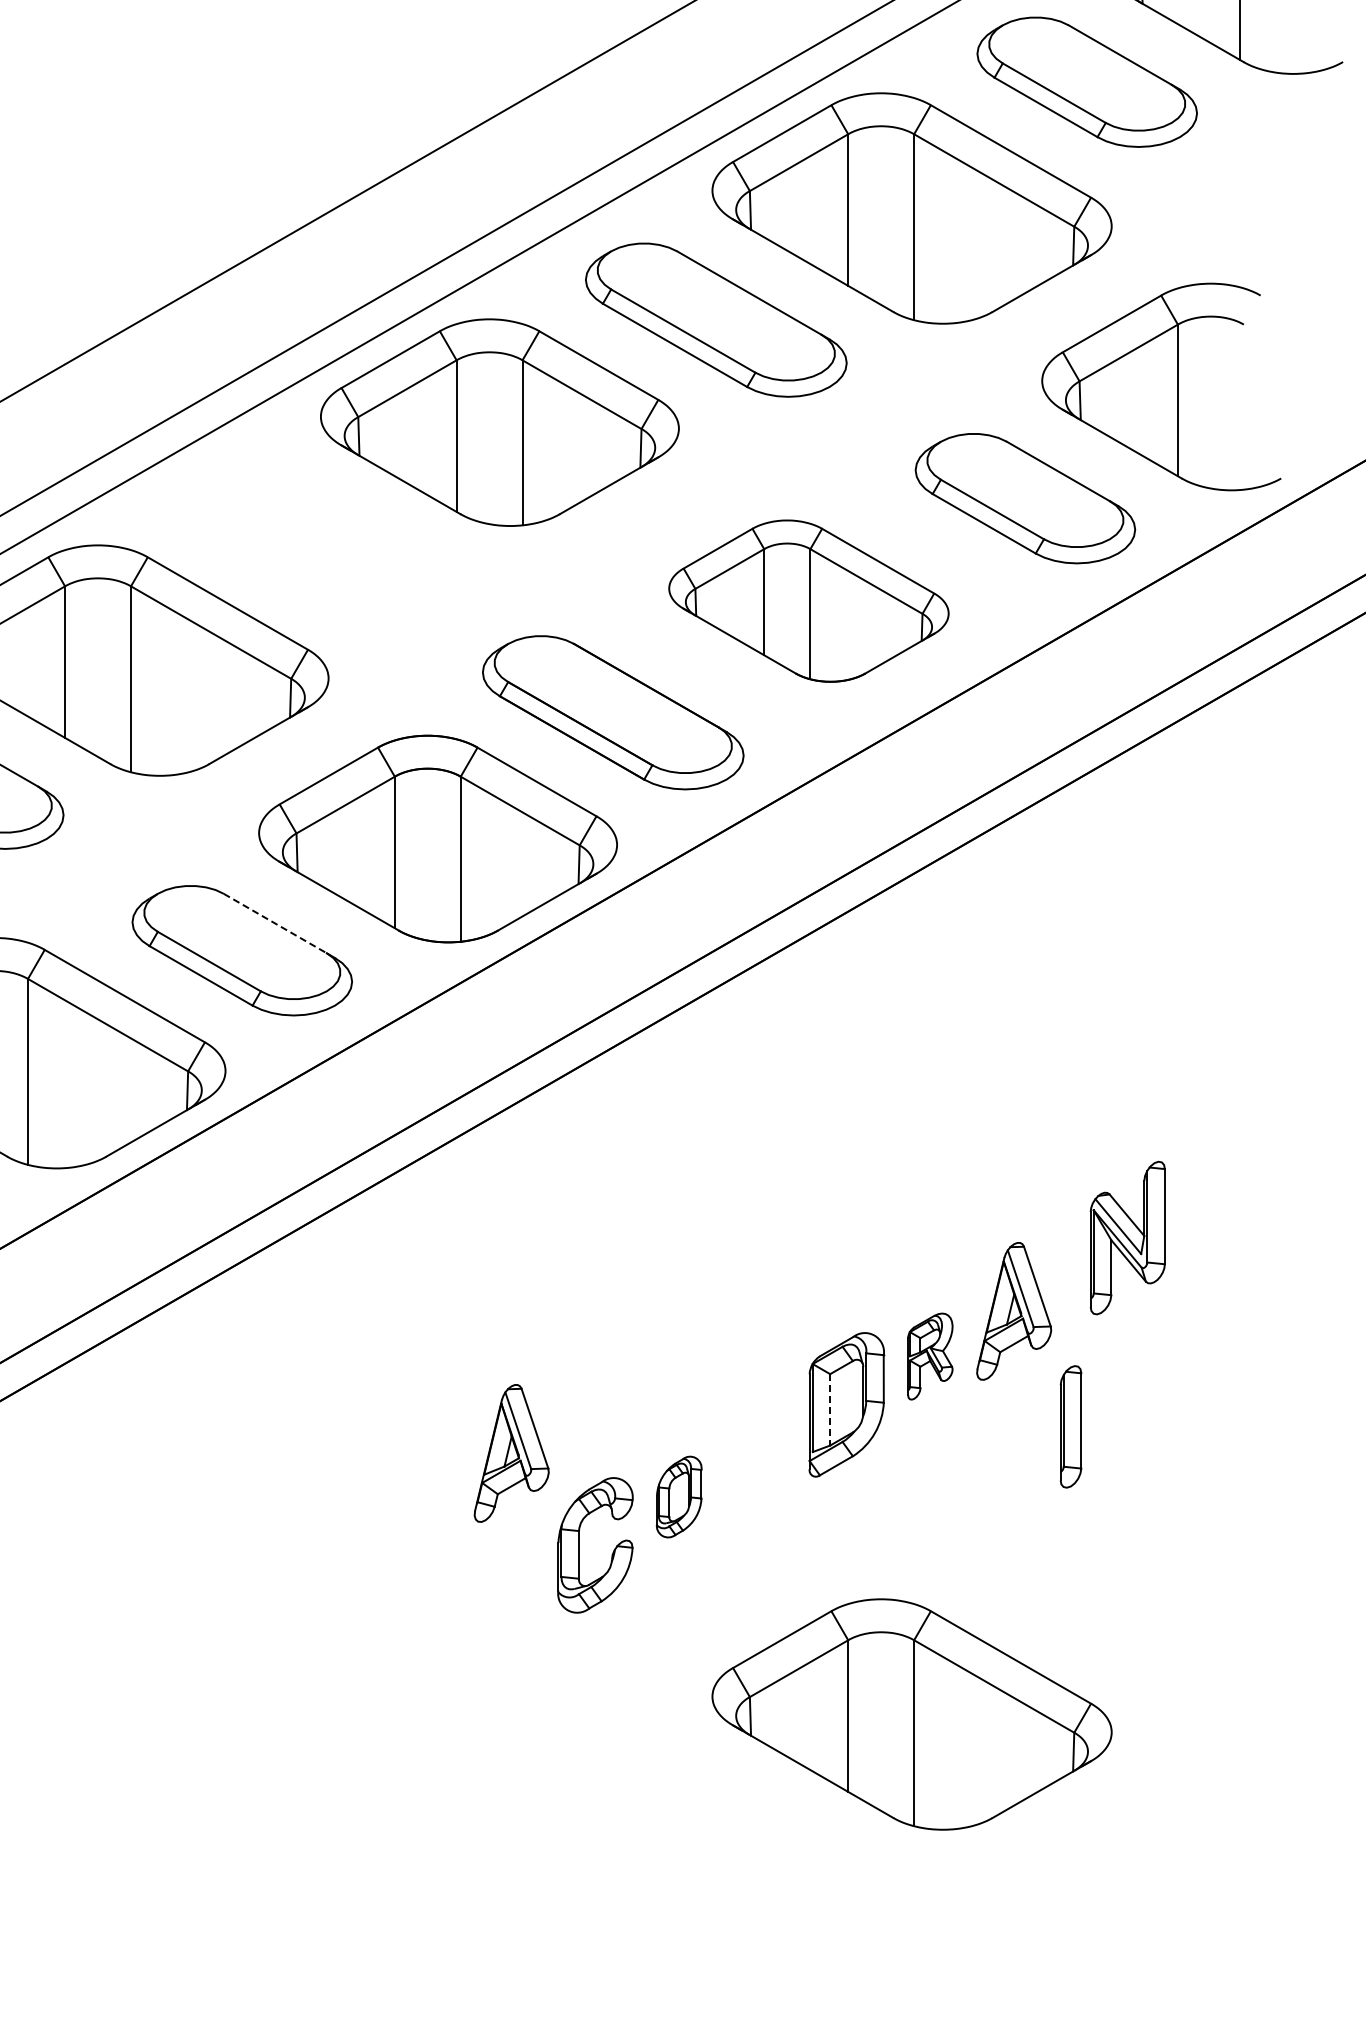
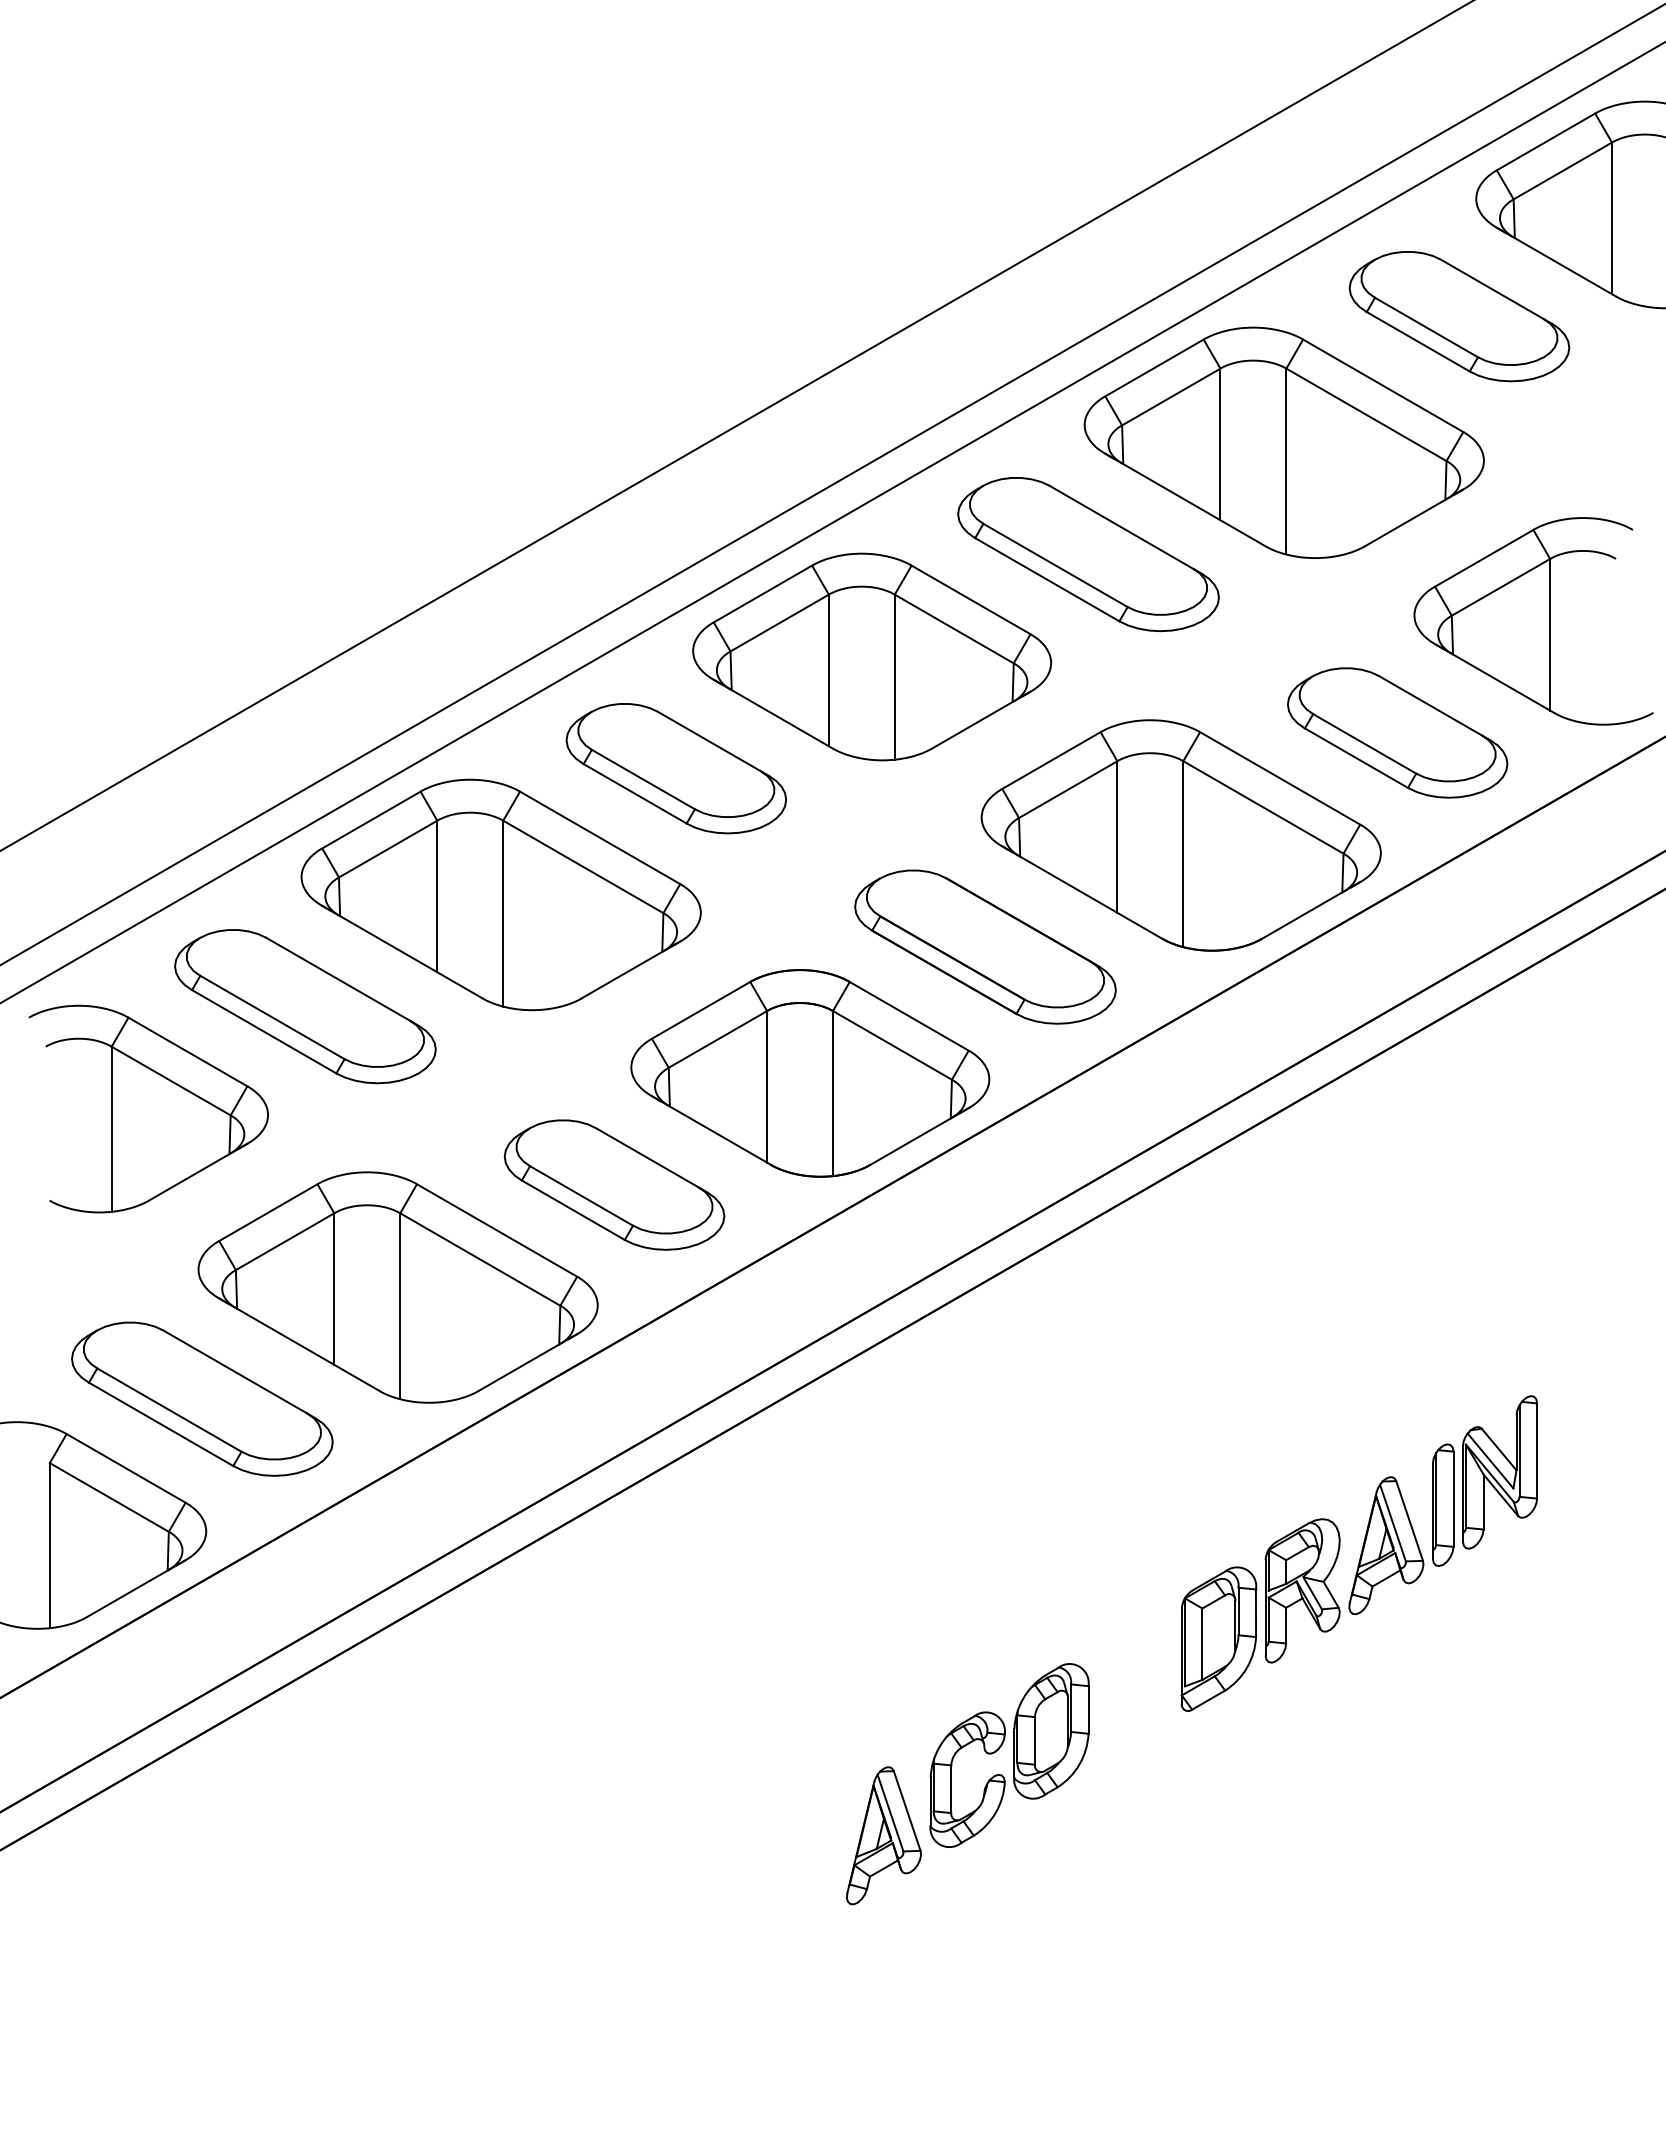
part: (303, 534) -> (675, 768), added
part: (808, 601) -> (1180, 835), size x1.43
line: (275, 924) -> (647, 1158), dashed -> solid
part: (930, 1356) -> (1302, 1590), size x1.67
line: (830, 1410) -> (1202, 1644), dashed -> solid
part: (1071, 1426) -> (1443, 1504), moved
part: (511, 1453) -> (883, 1835), moved
part: (679, 1497) -> (1051, 1731), size x1.67
part: (911, 1714) -> (1283, 1948), removed

